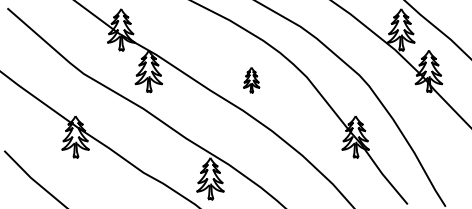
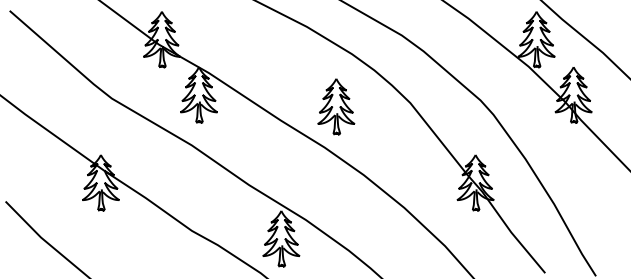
part: (251, 79) -> (336, 106), size x1.67

